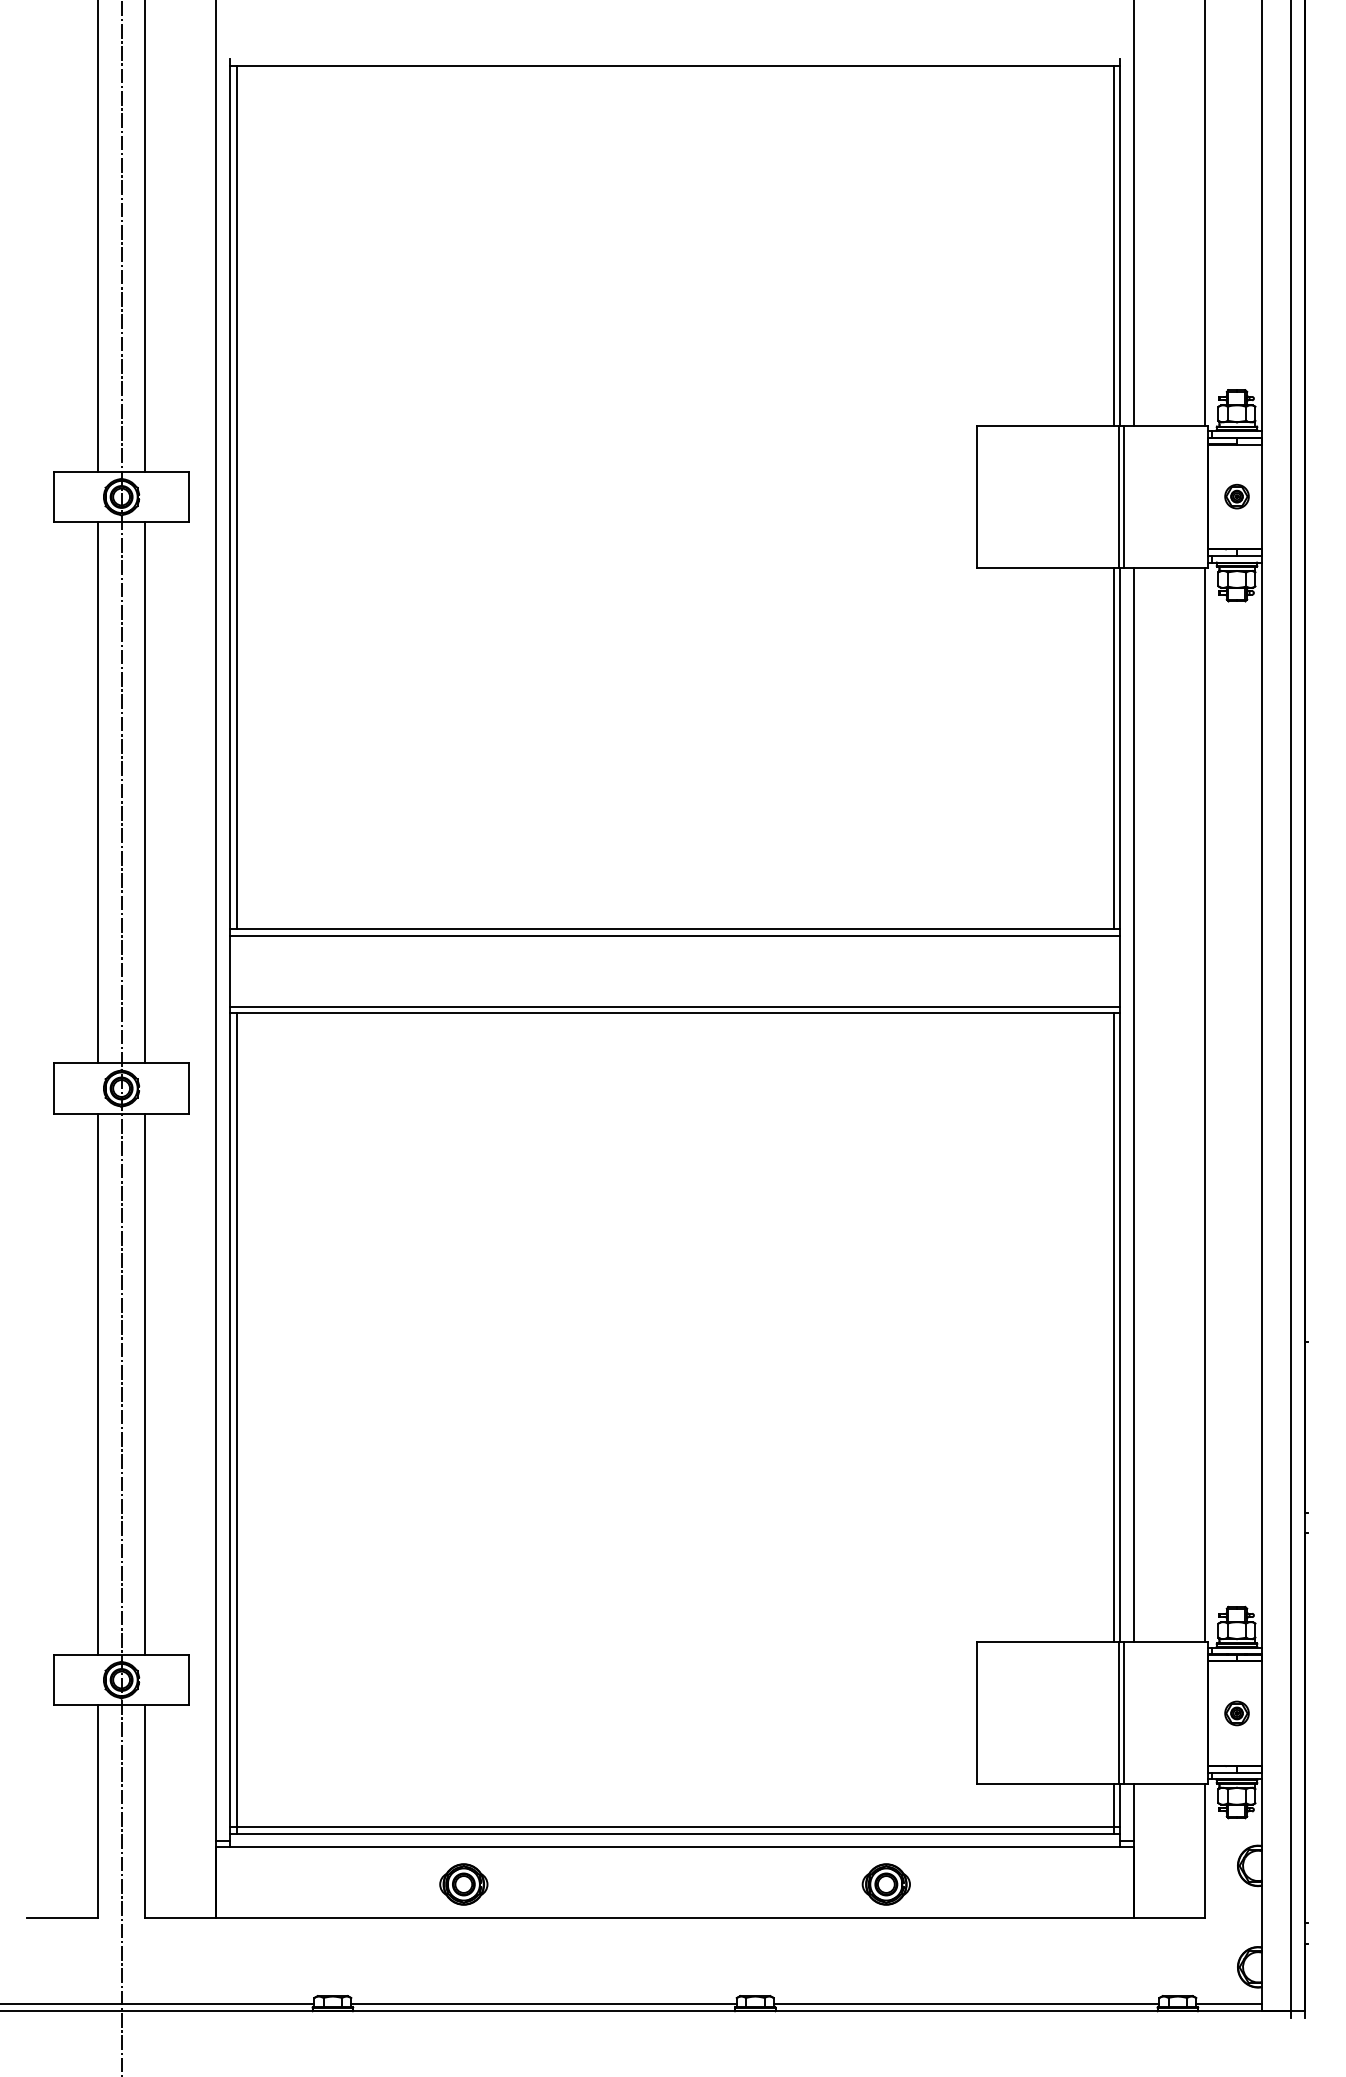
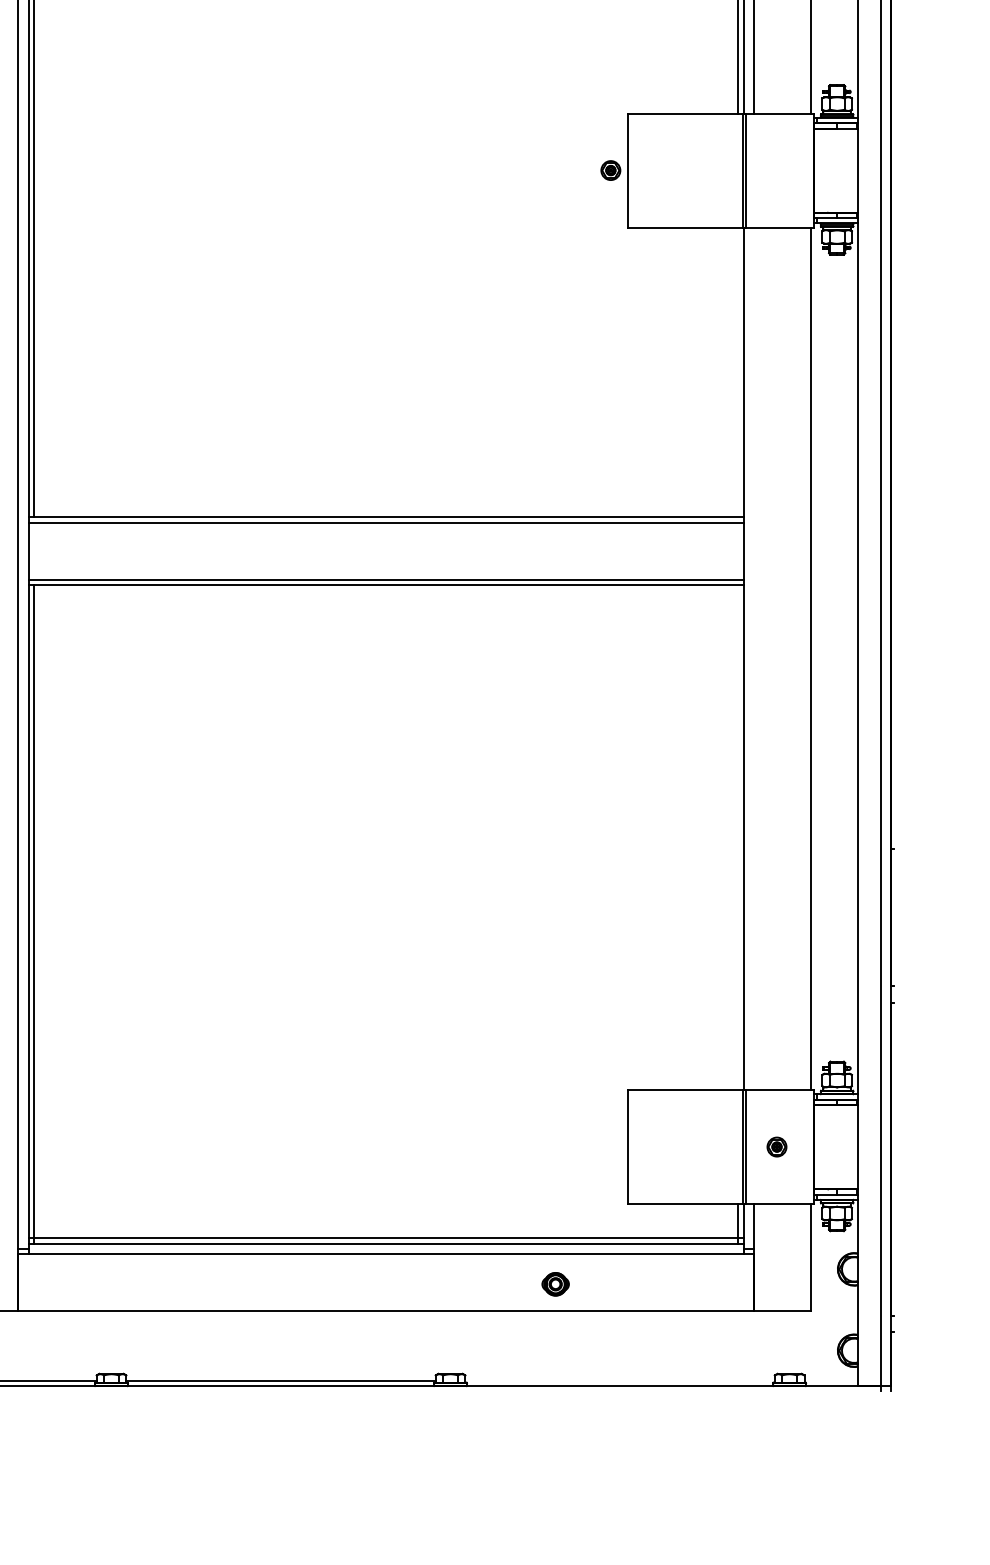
part: (1236, 496) -> (610, 170), moved
line: (1113, 747) -> (738, 371), removed
line: (1133, 1104) -> (754, 658), removed
line: (1113, 1327) -> (738, 837), removed
part: (1236, 1713) -> (776, 1147), moved
part: (463, 1884) -> (216, 1284), removed
part: (885, 1884) -> (555, 1284), size x0.7
line: (966, 2004) -> (620, 1380), removed
line: (1229, 2004) -> (831, 1380), removed

